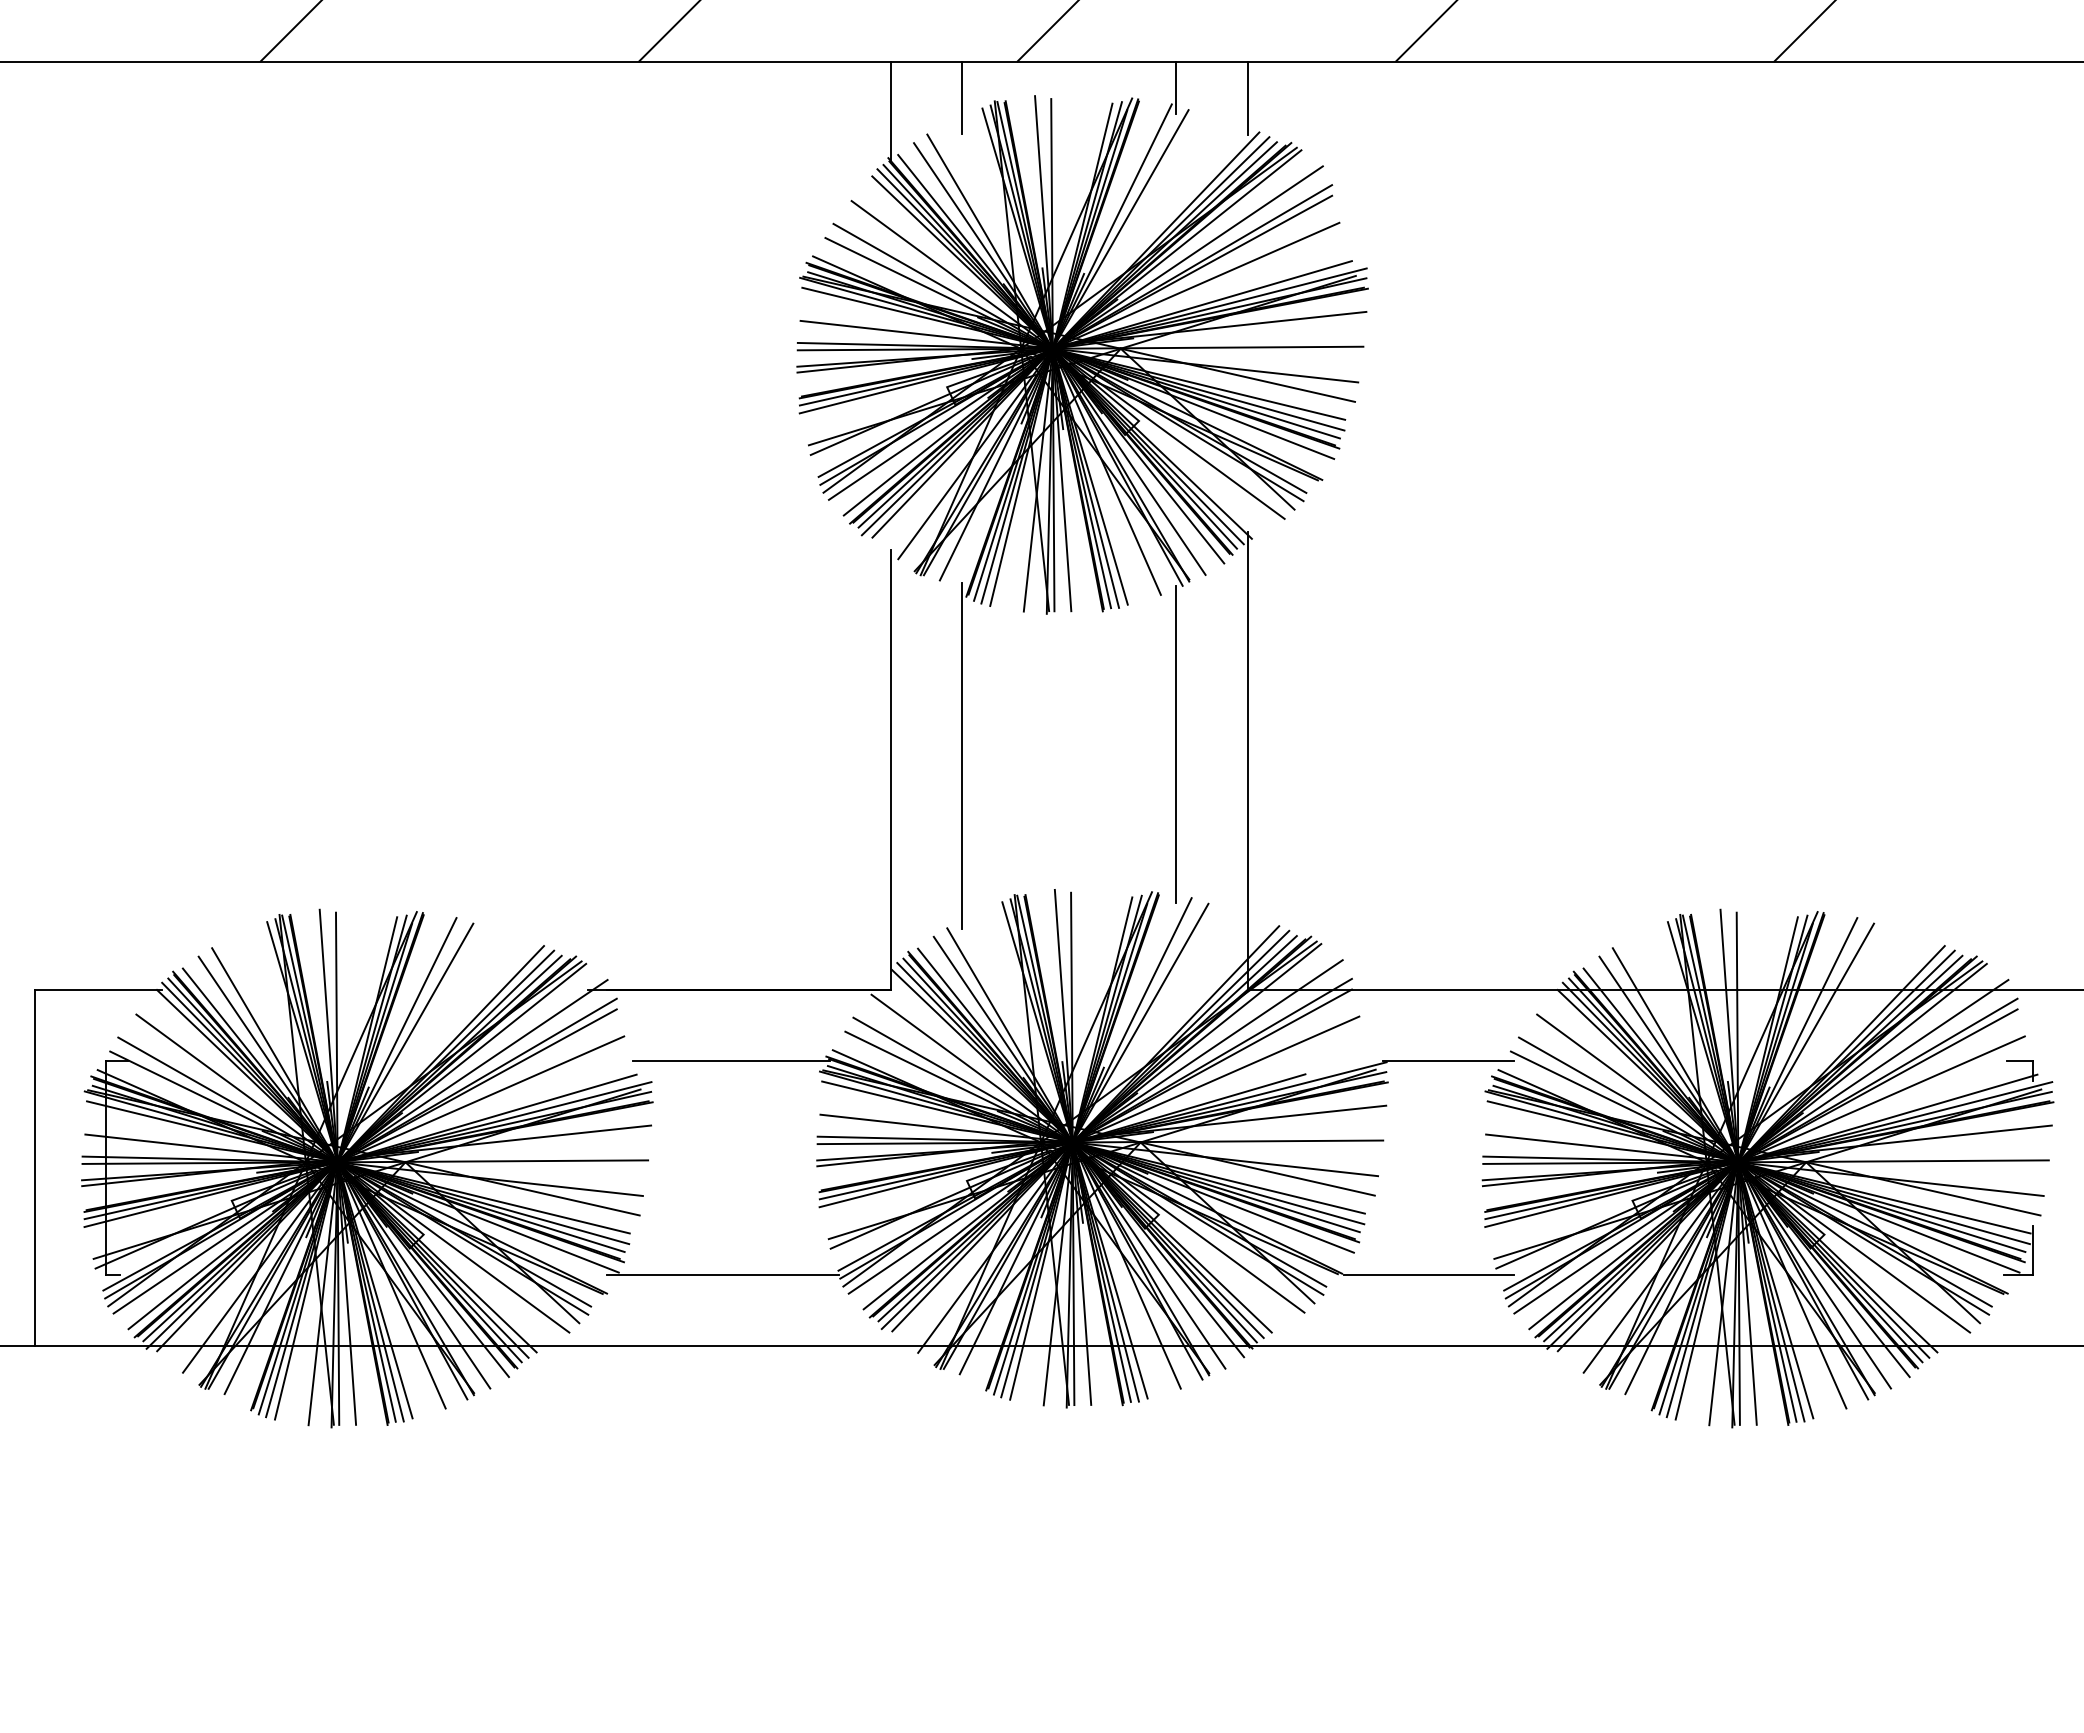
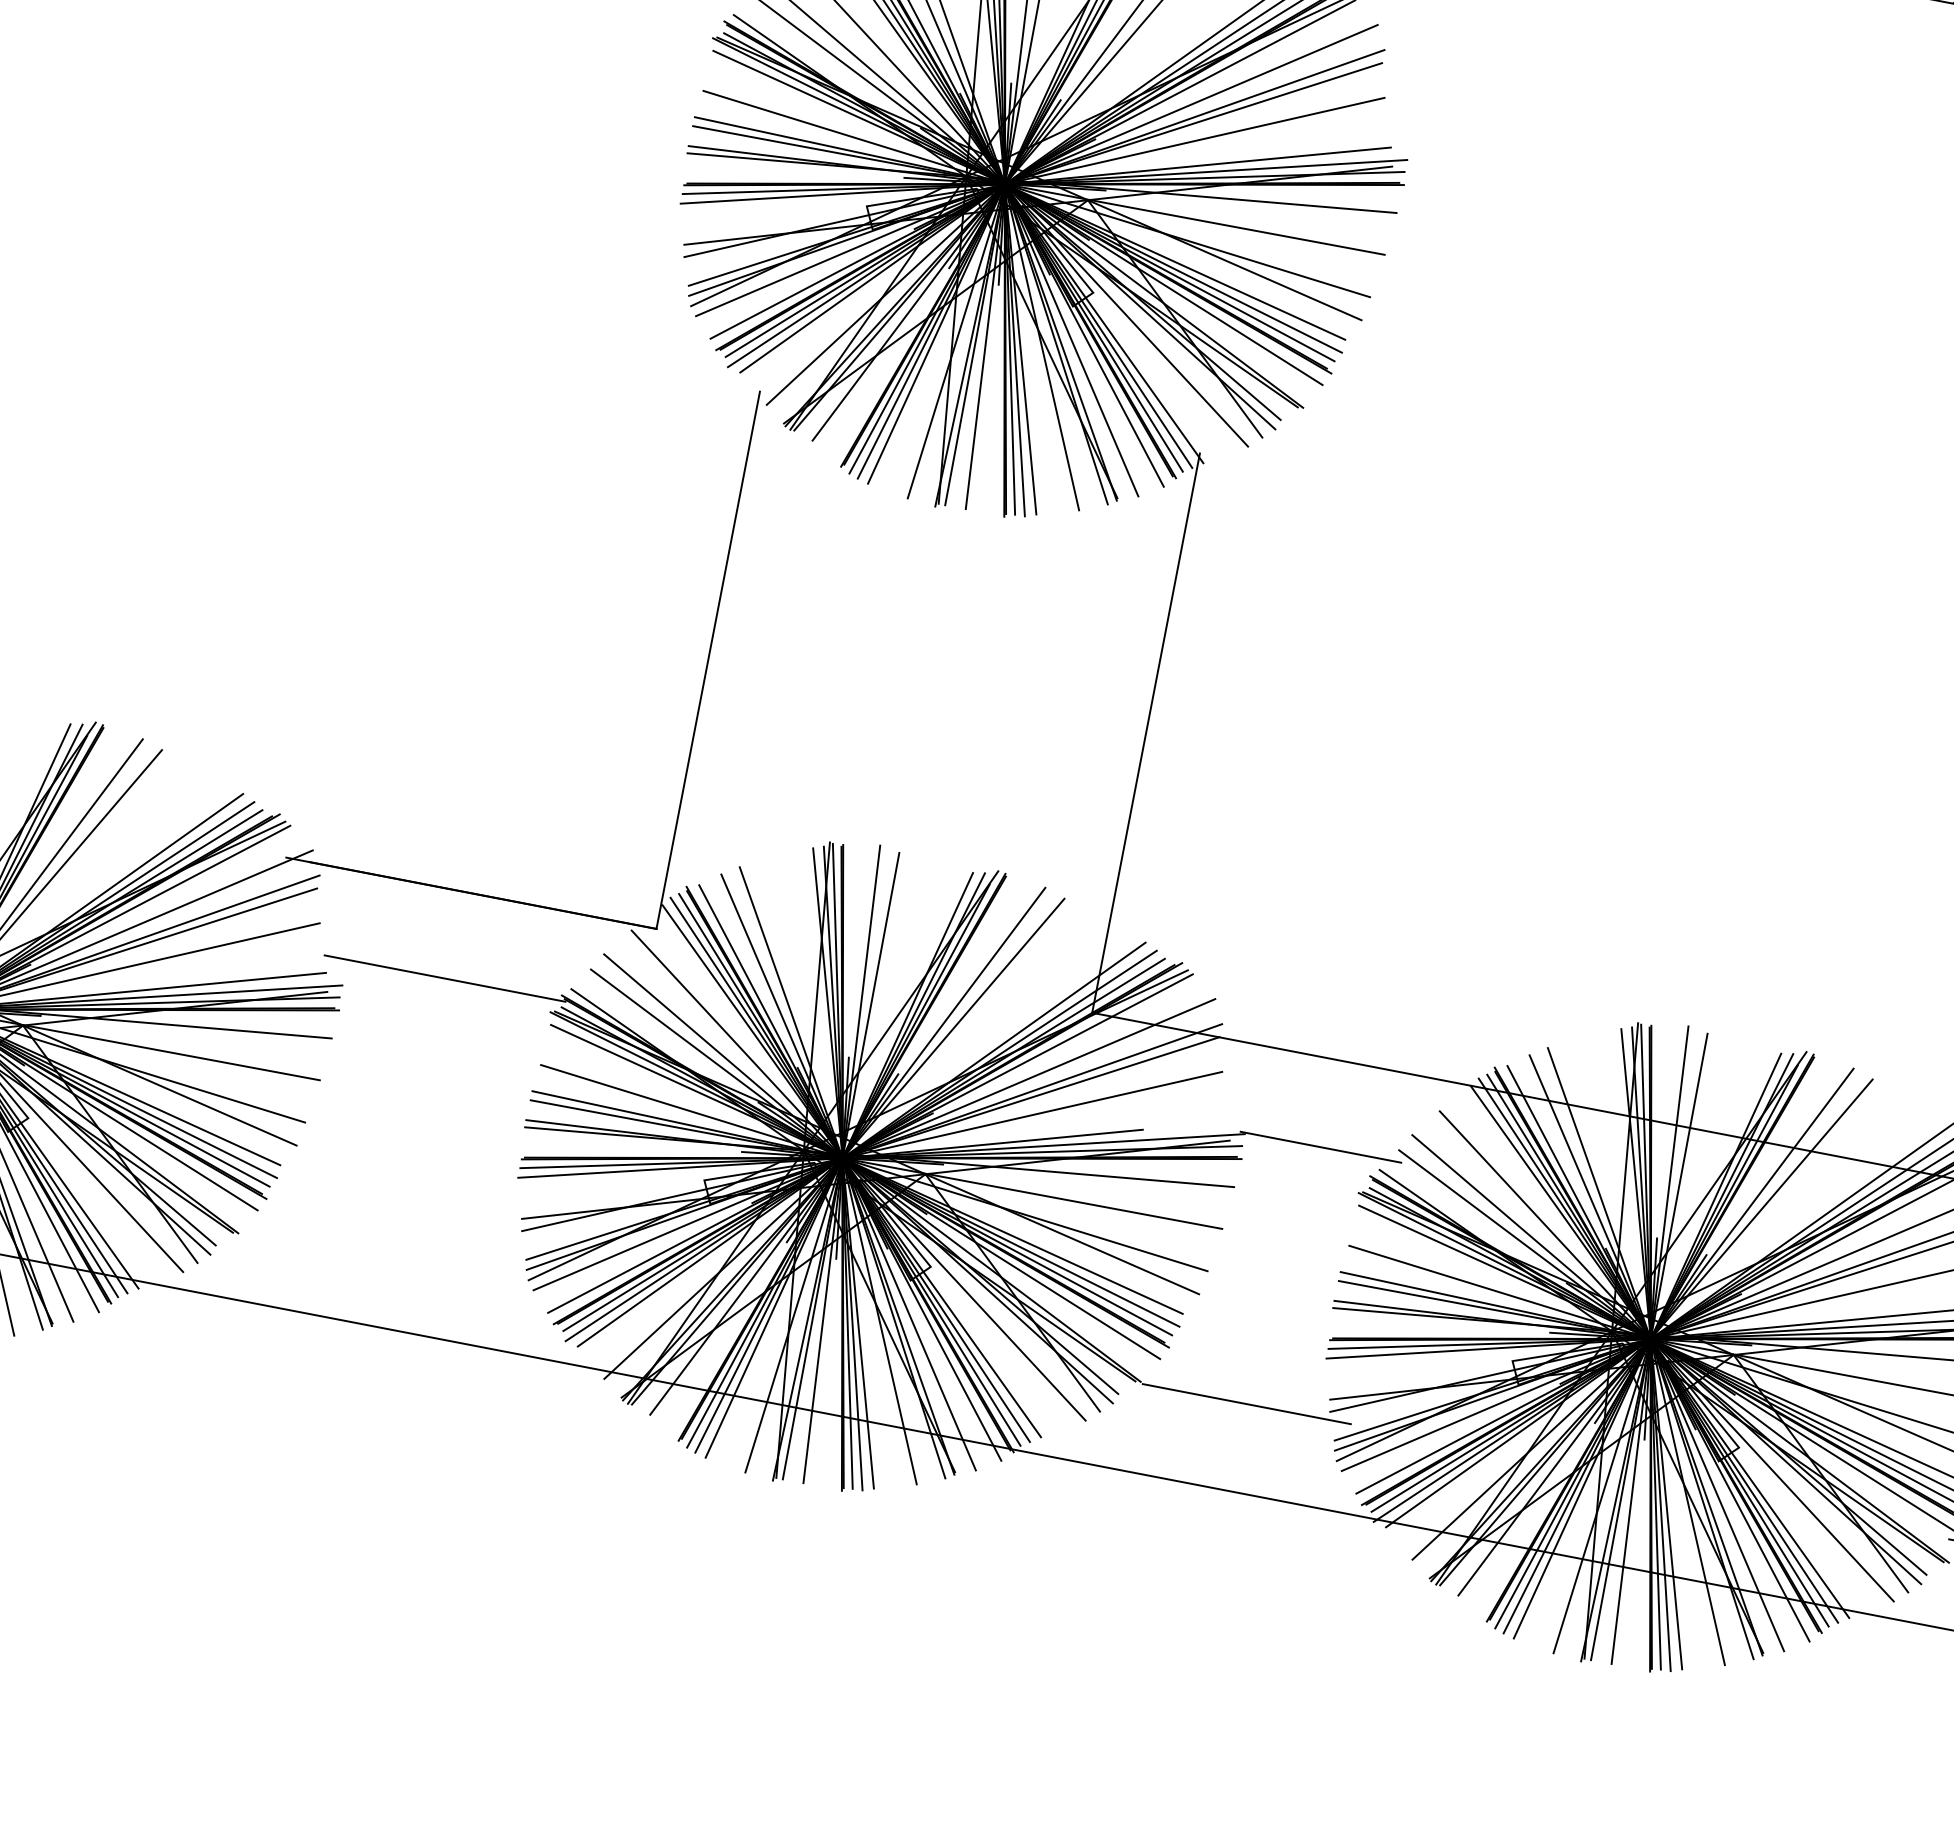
line: (1176, 743) -> (1063, 695), removed
line: (962, 755) -> (799, 659), removed
line: (723, 1275) -> (384, 1238), removed

